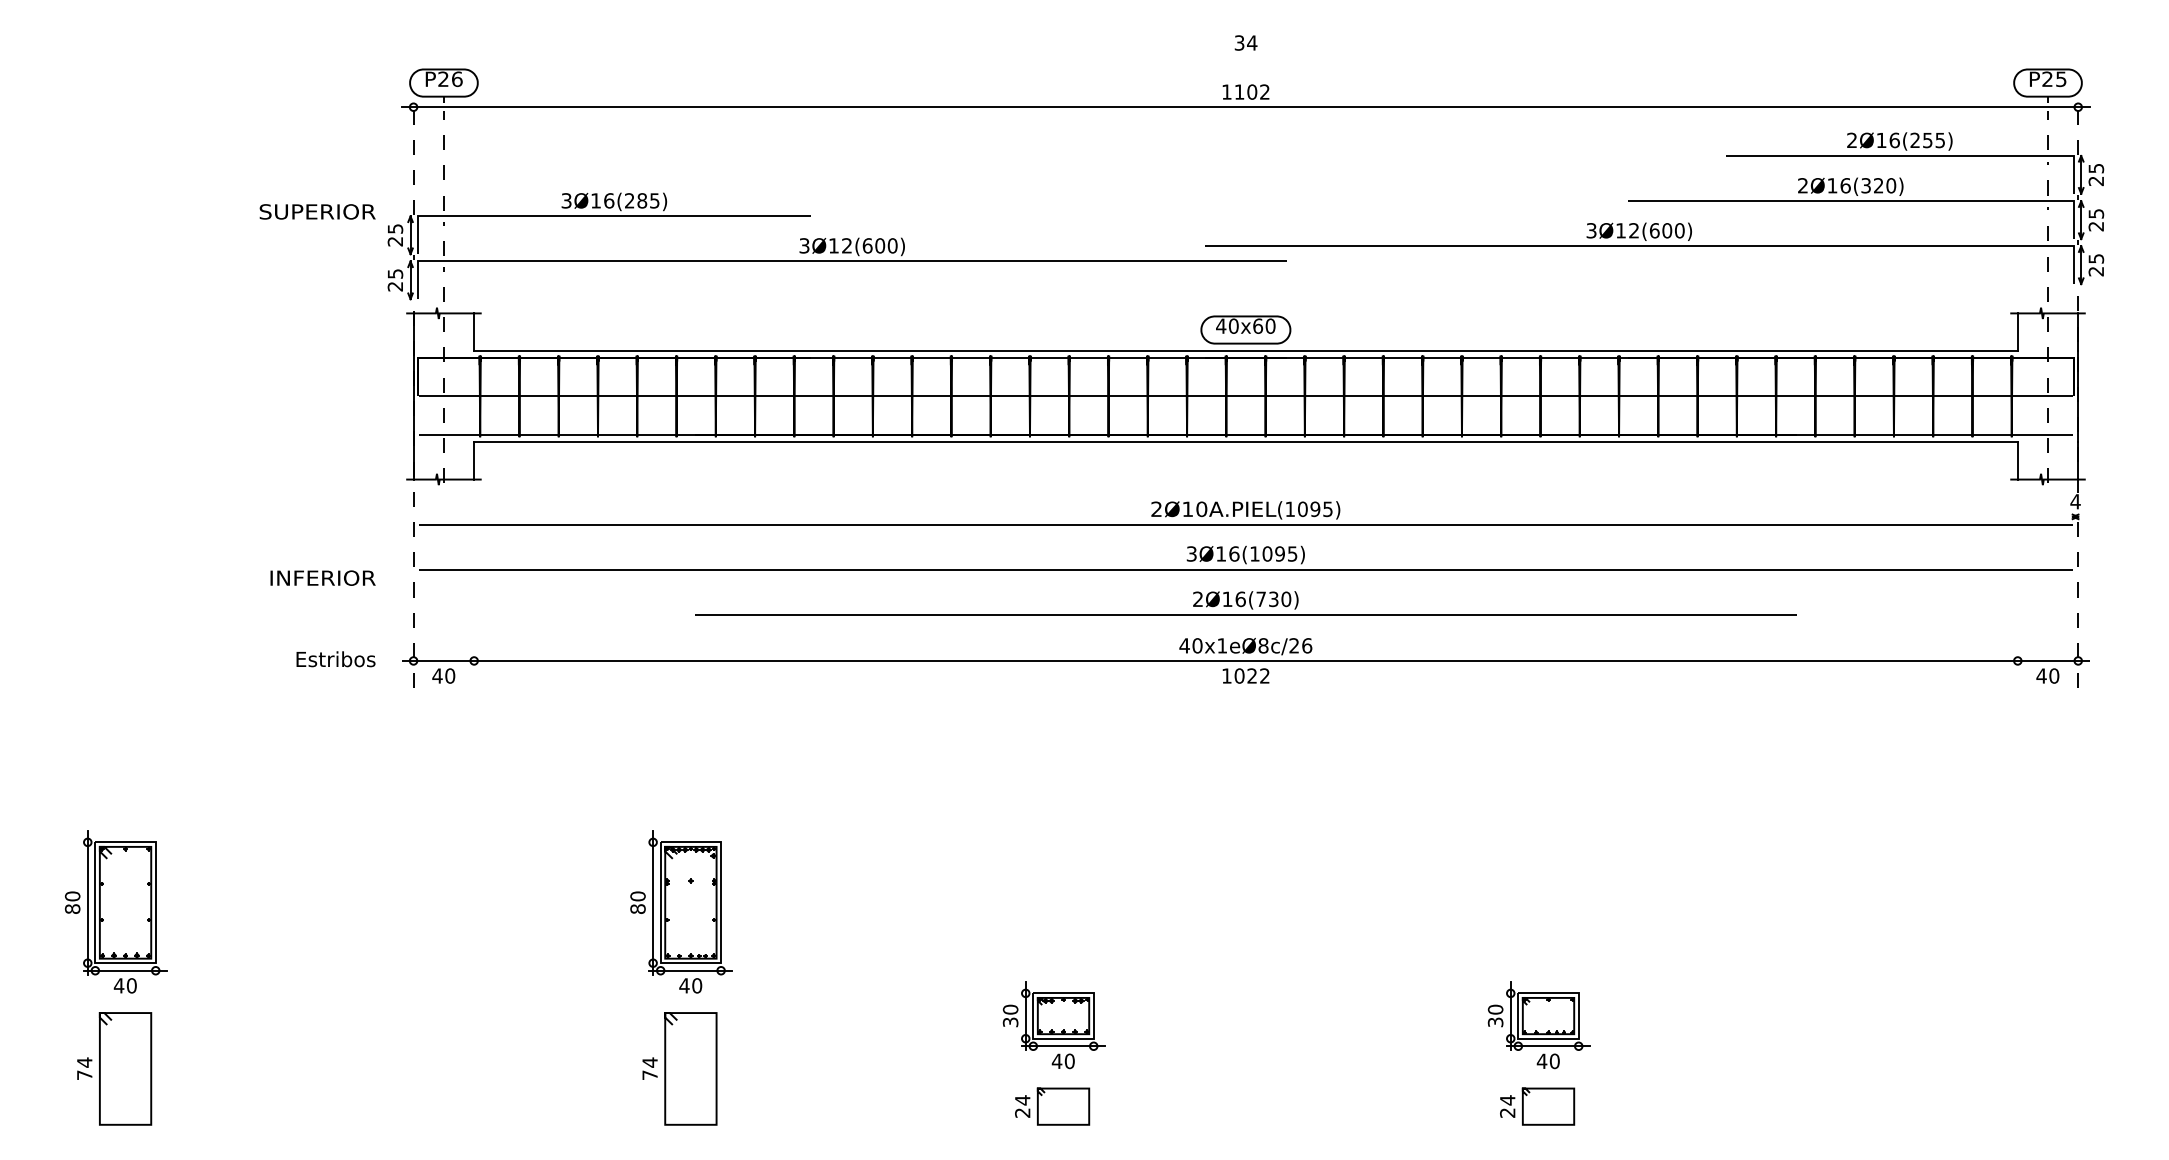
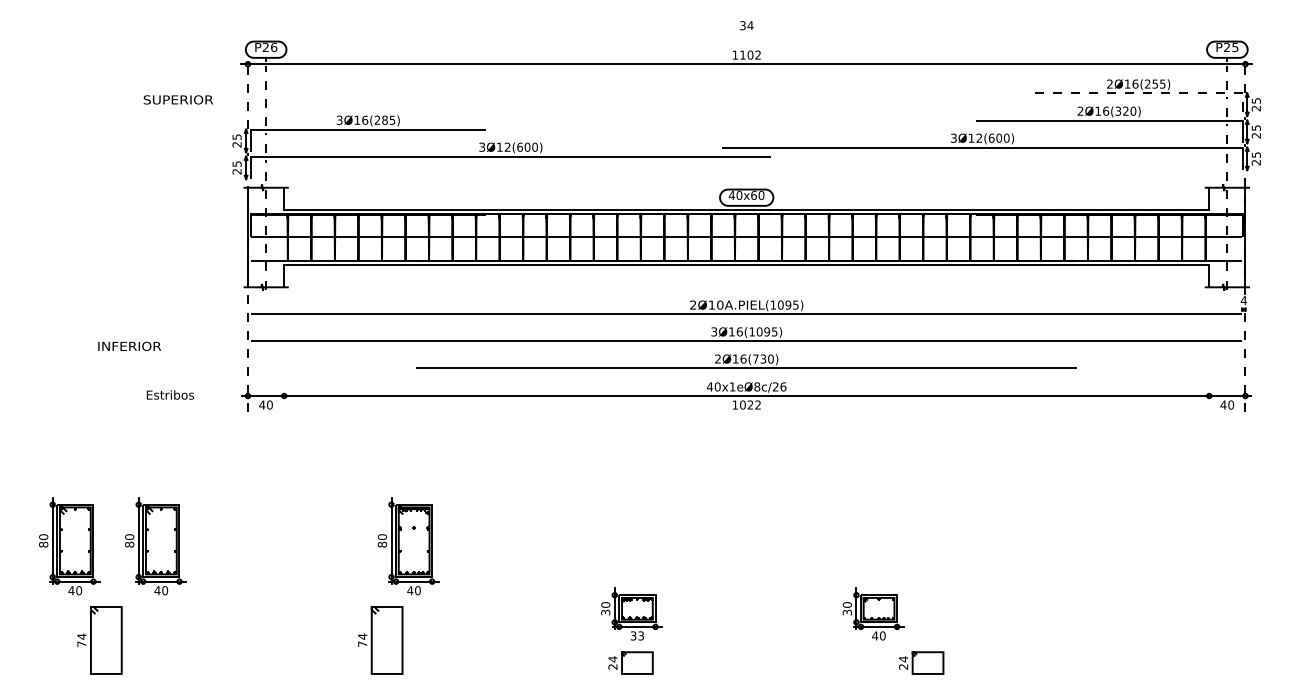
line: (1921, 156) -> (1151, 93), solid -> dashed
text: (317, 211) -> (178, 99), moved
text: (322, 576) -> (129, 345), moved
text: (336, 658) -> (170, 394), moved
part: (259, 912) -> (155, 546), added
part: (1539, 1023) -> (873, 613), moved
text: (1063, 1060) -> (637, 635), 40 -> 33
part: (114, 1068) -> (99, 640), moved
part: (679, 1068) -> (380, 640), moved

